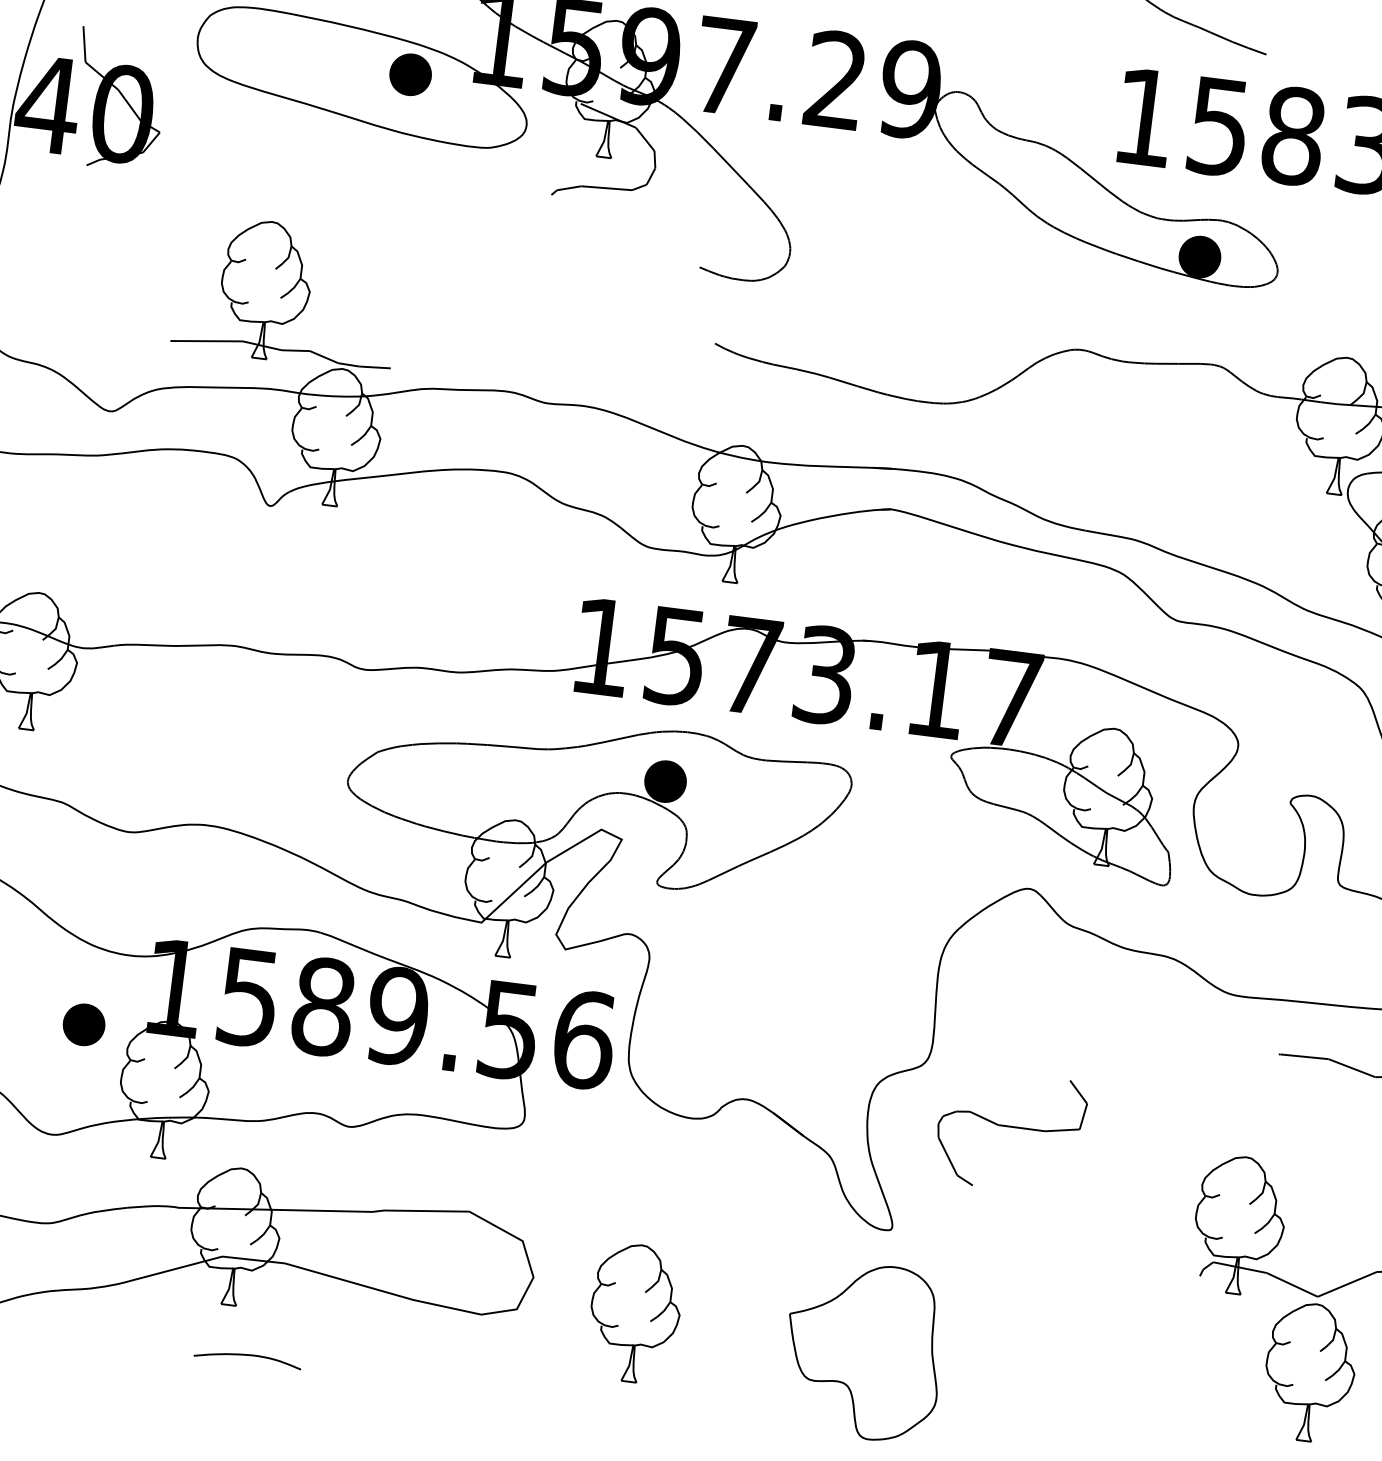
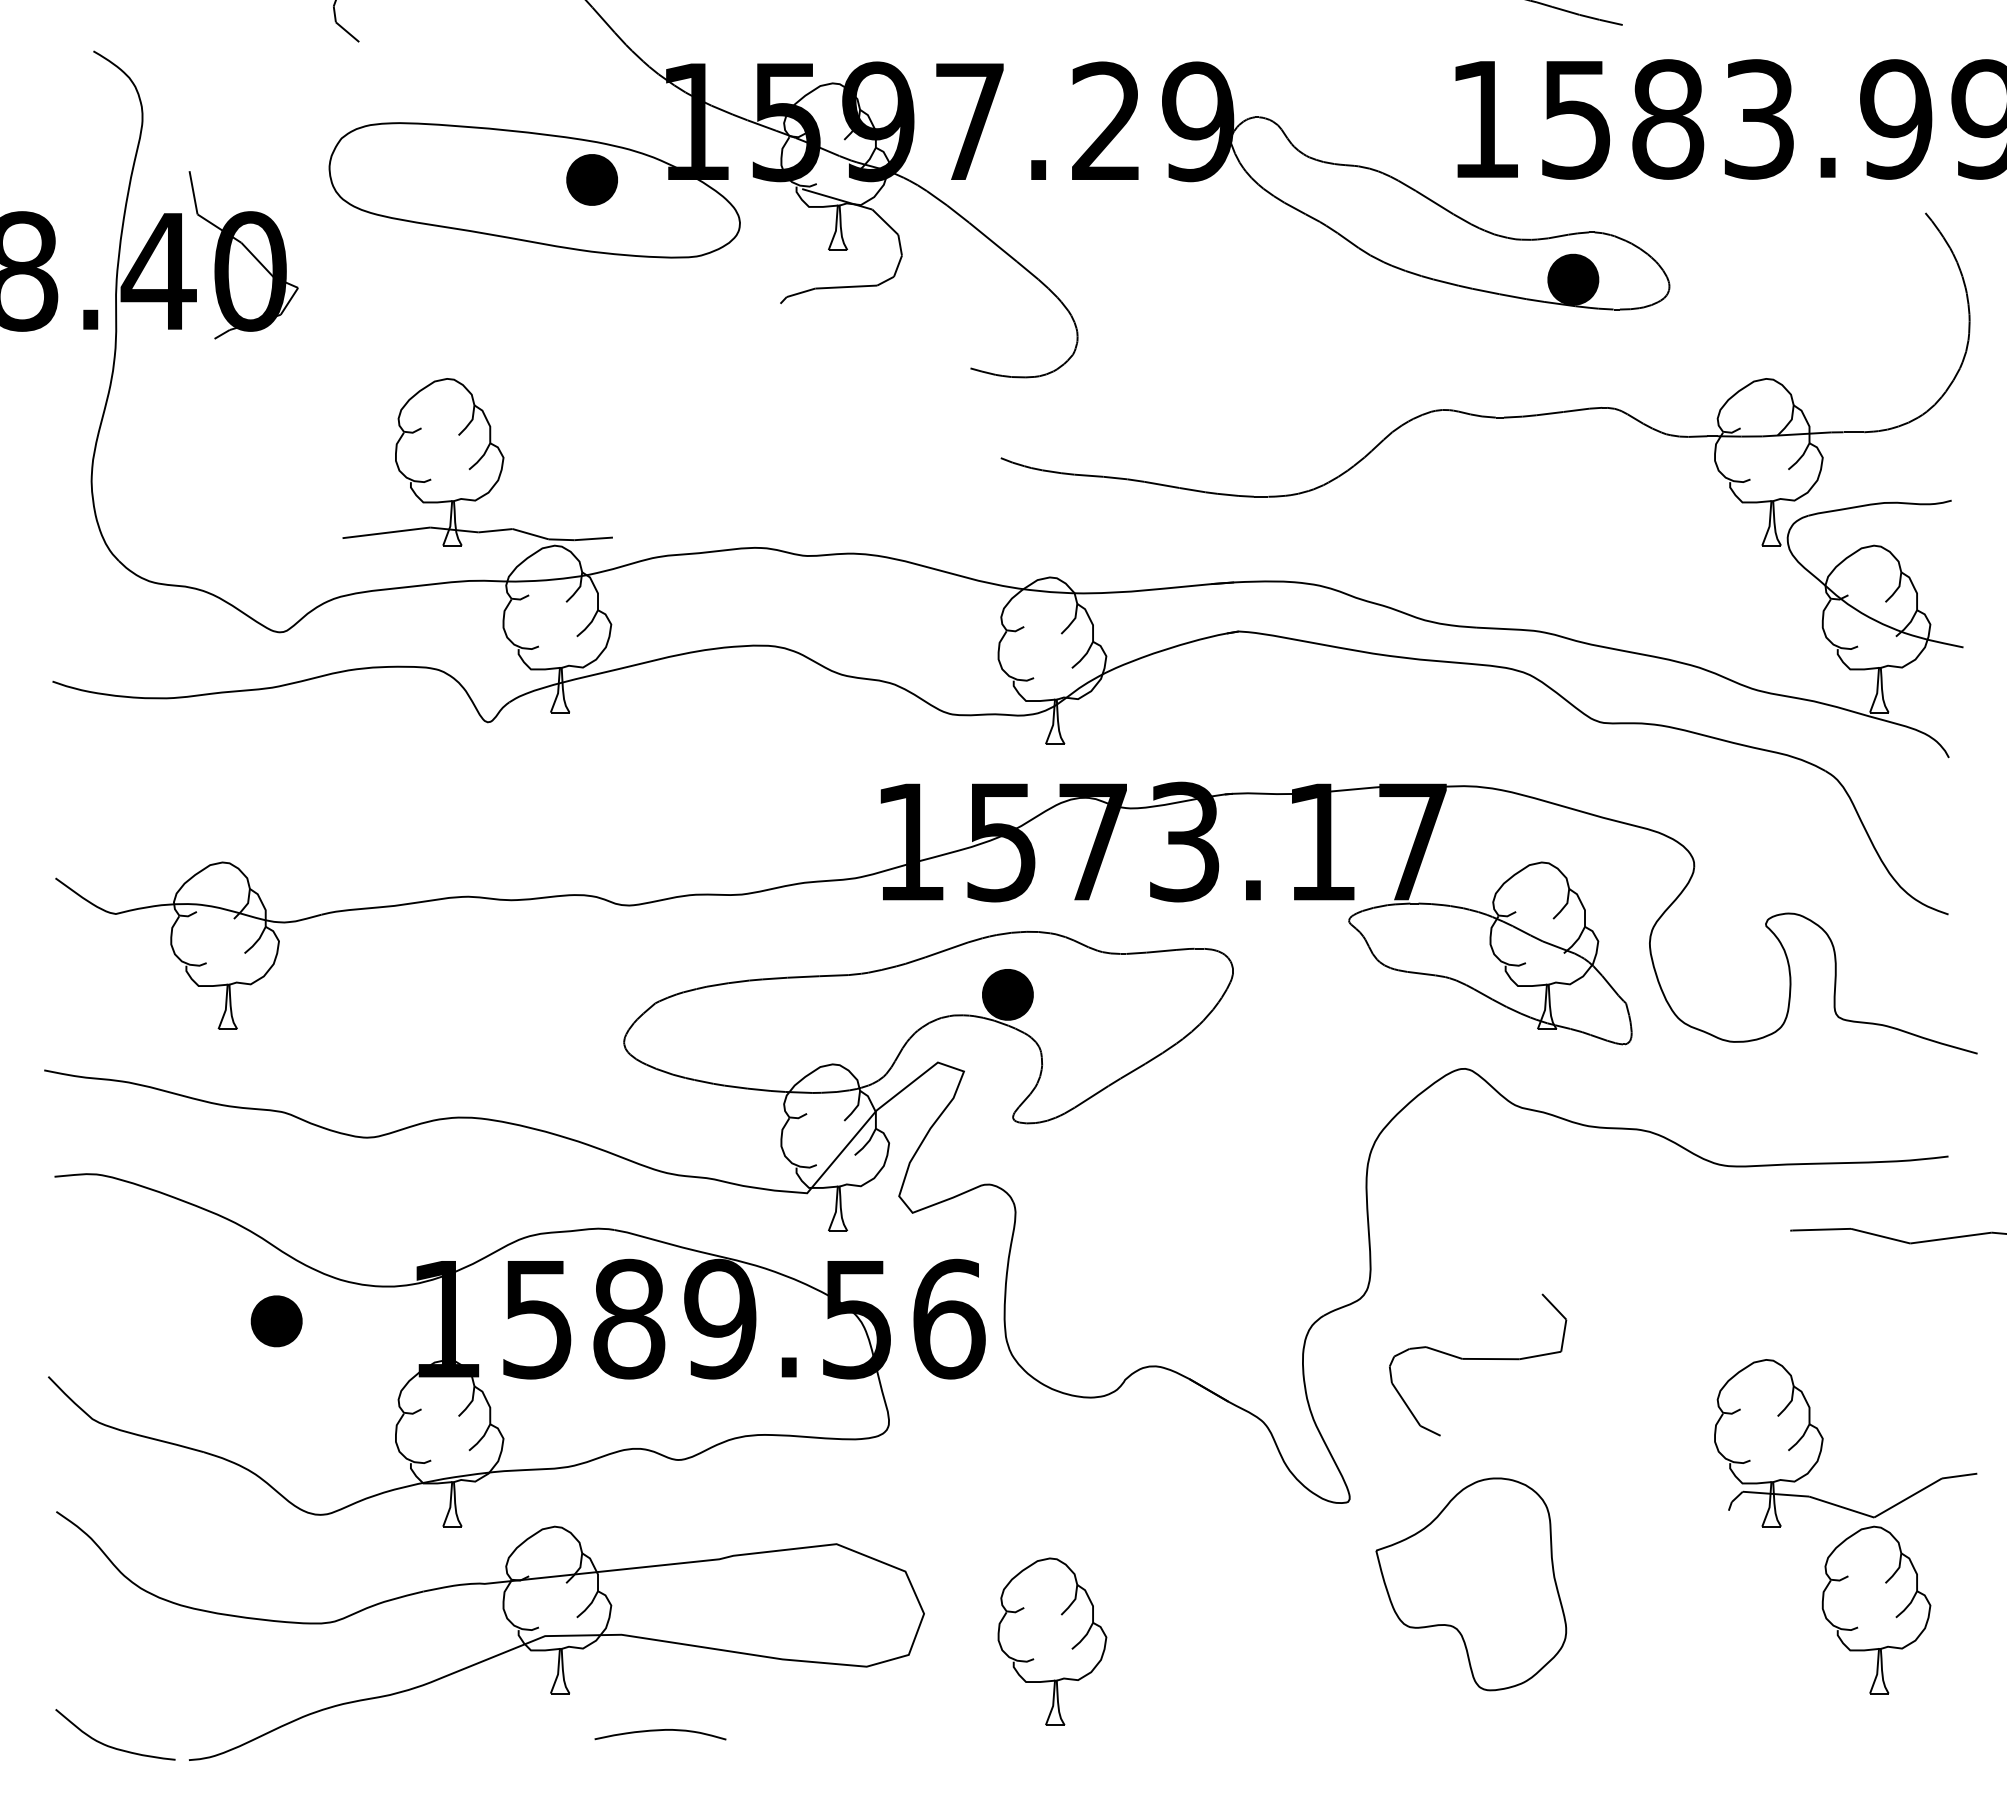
part: (83, 1024) -> (276, 1321), moved
part: (864, 1351) -> (1471, 1584), moved
curve: (247, 1356) -> (659, 1731), moved

